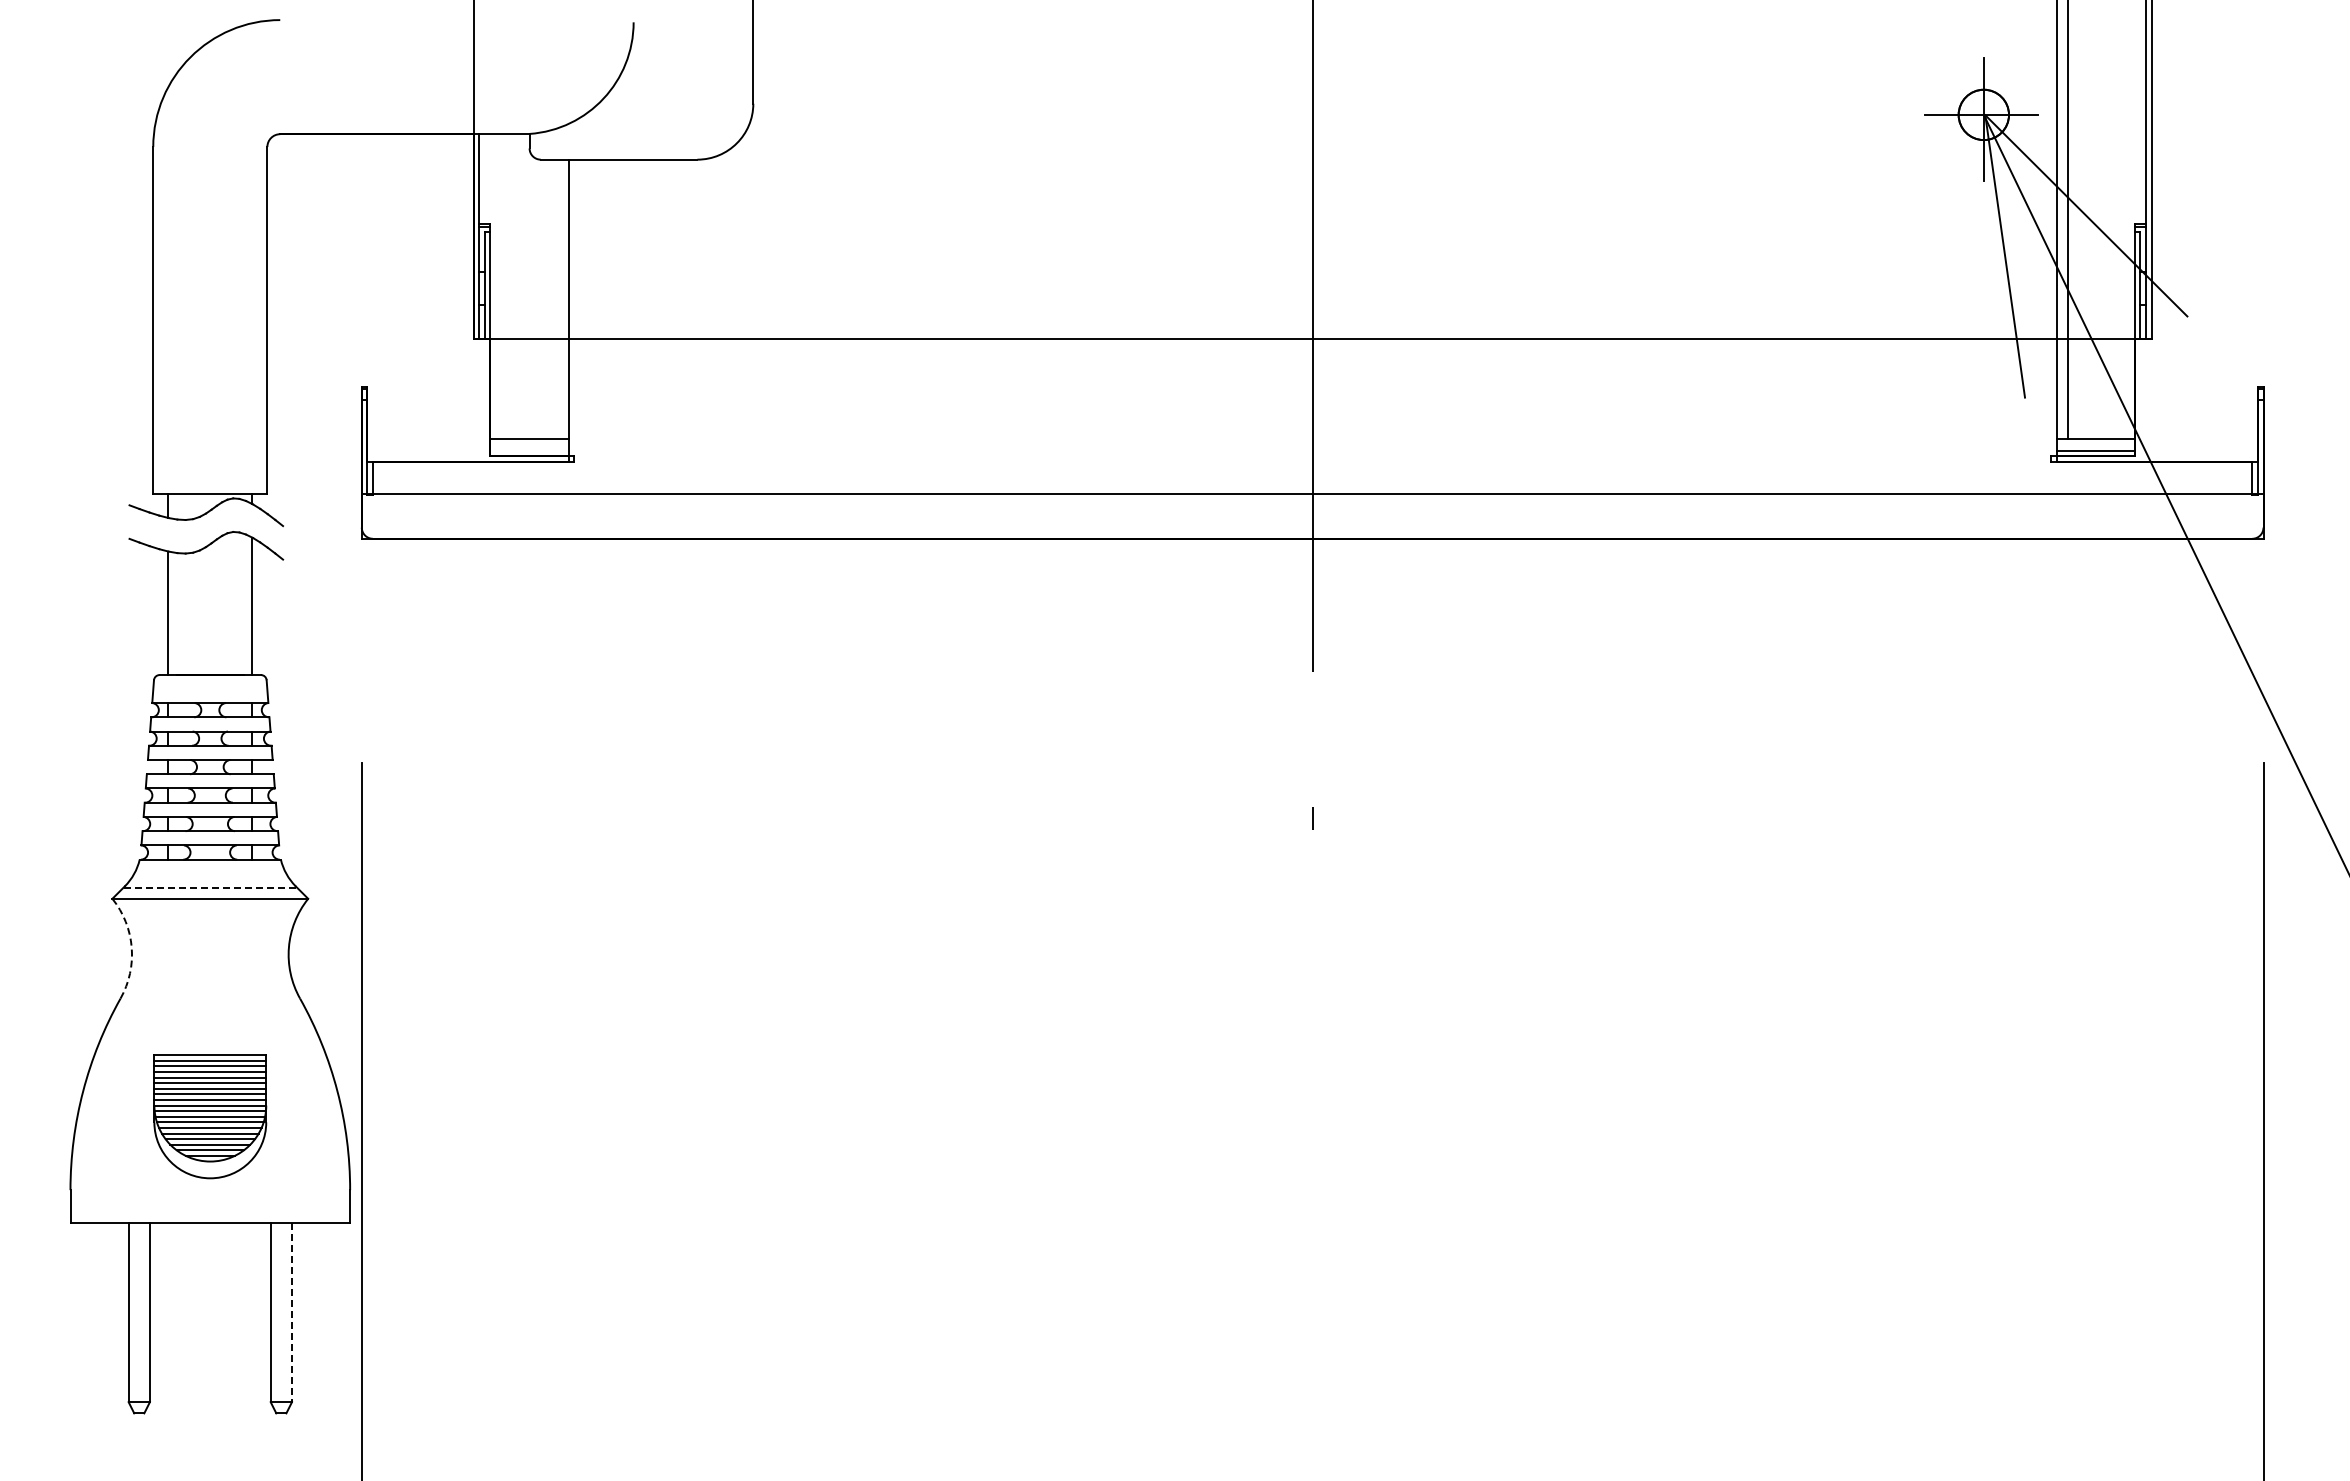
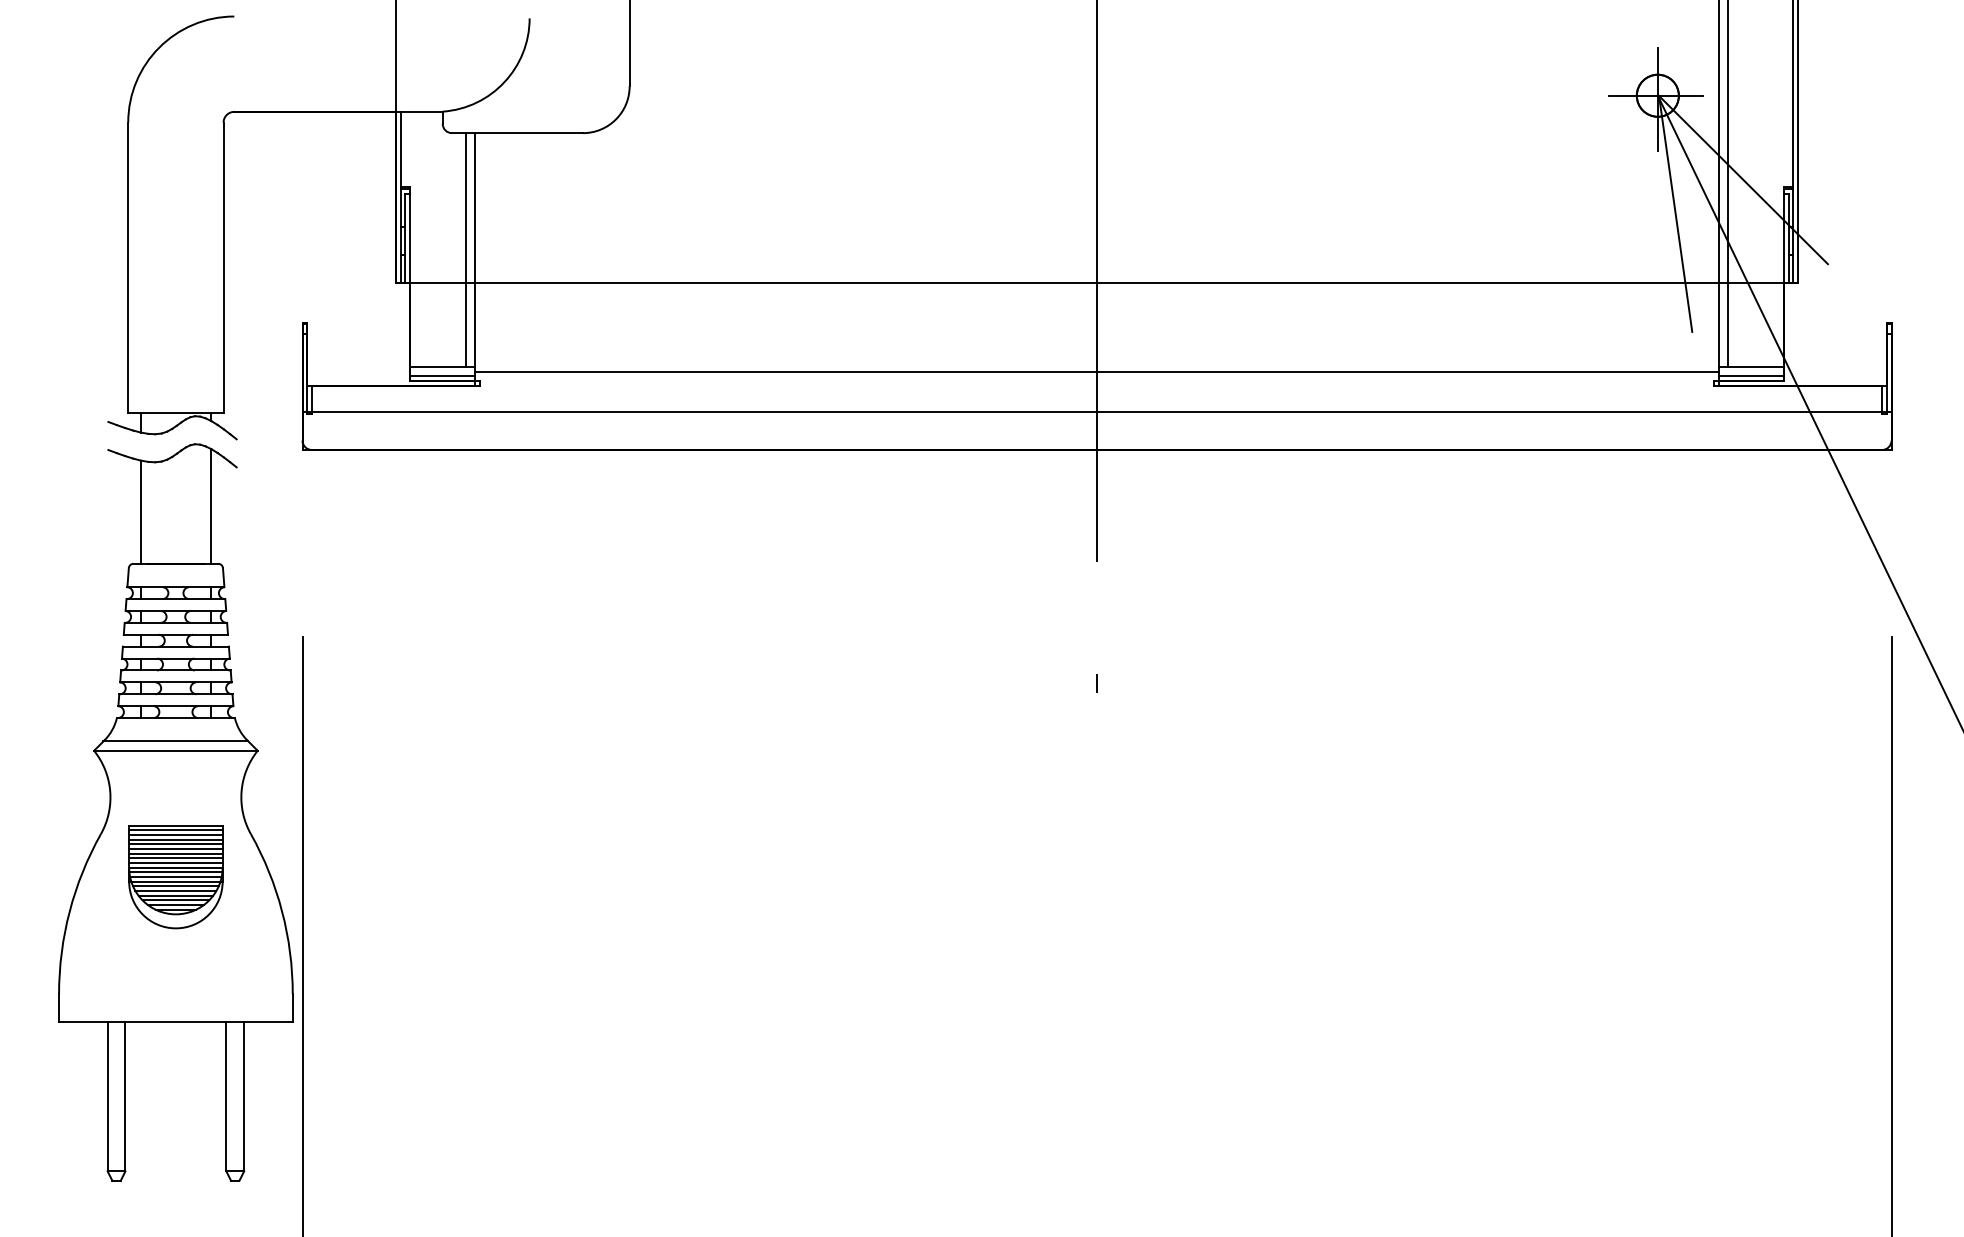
line: (557, 299) -> (466, 250), added
line: (1312, 444) -> (1096, 371), added
line: (529, 450) -> (442, 376), added
line: (210, 887) -> (176, 741), dashed -> solid
arc: (131, 947) -> (110, 791), dashed -> solid
part: (210, 1116) -> (176, 876), moved
line: (291, 1313) -> (243, 1097), dashed -> solid

